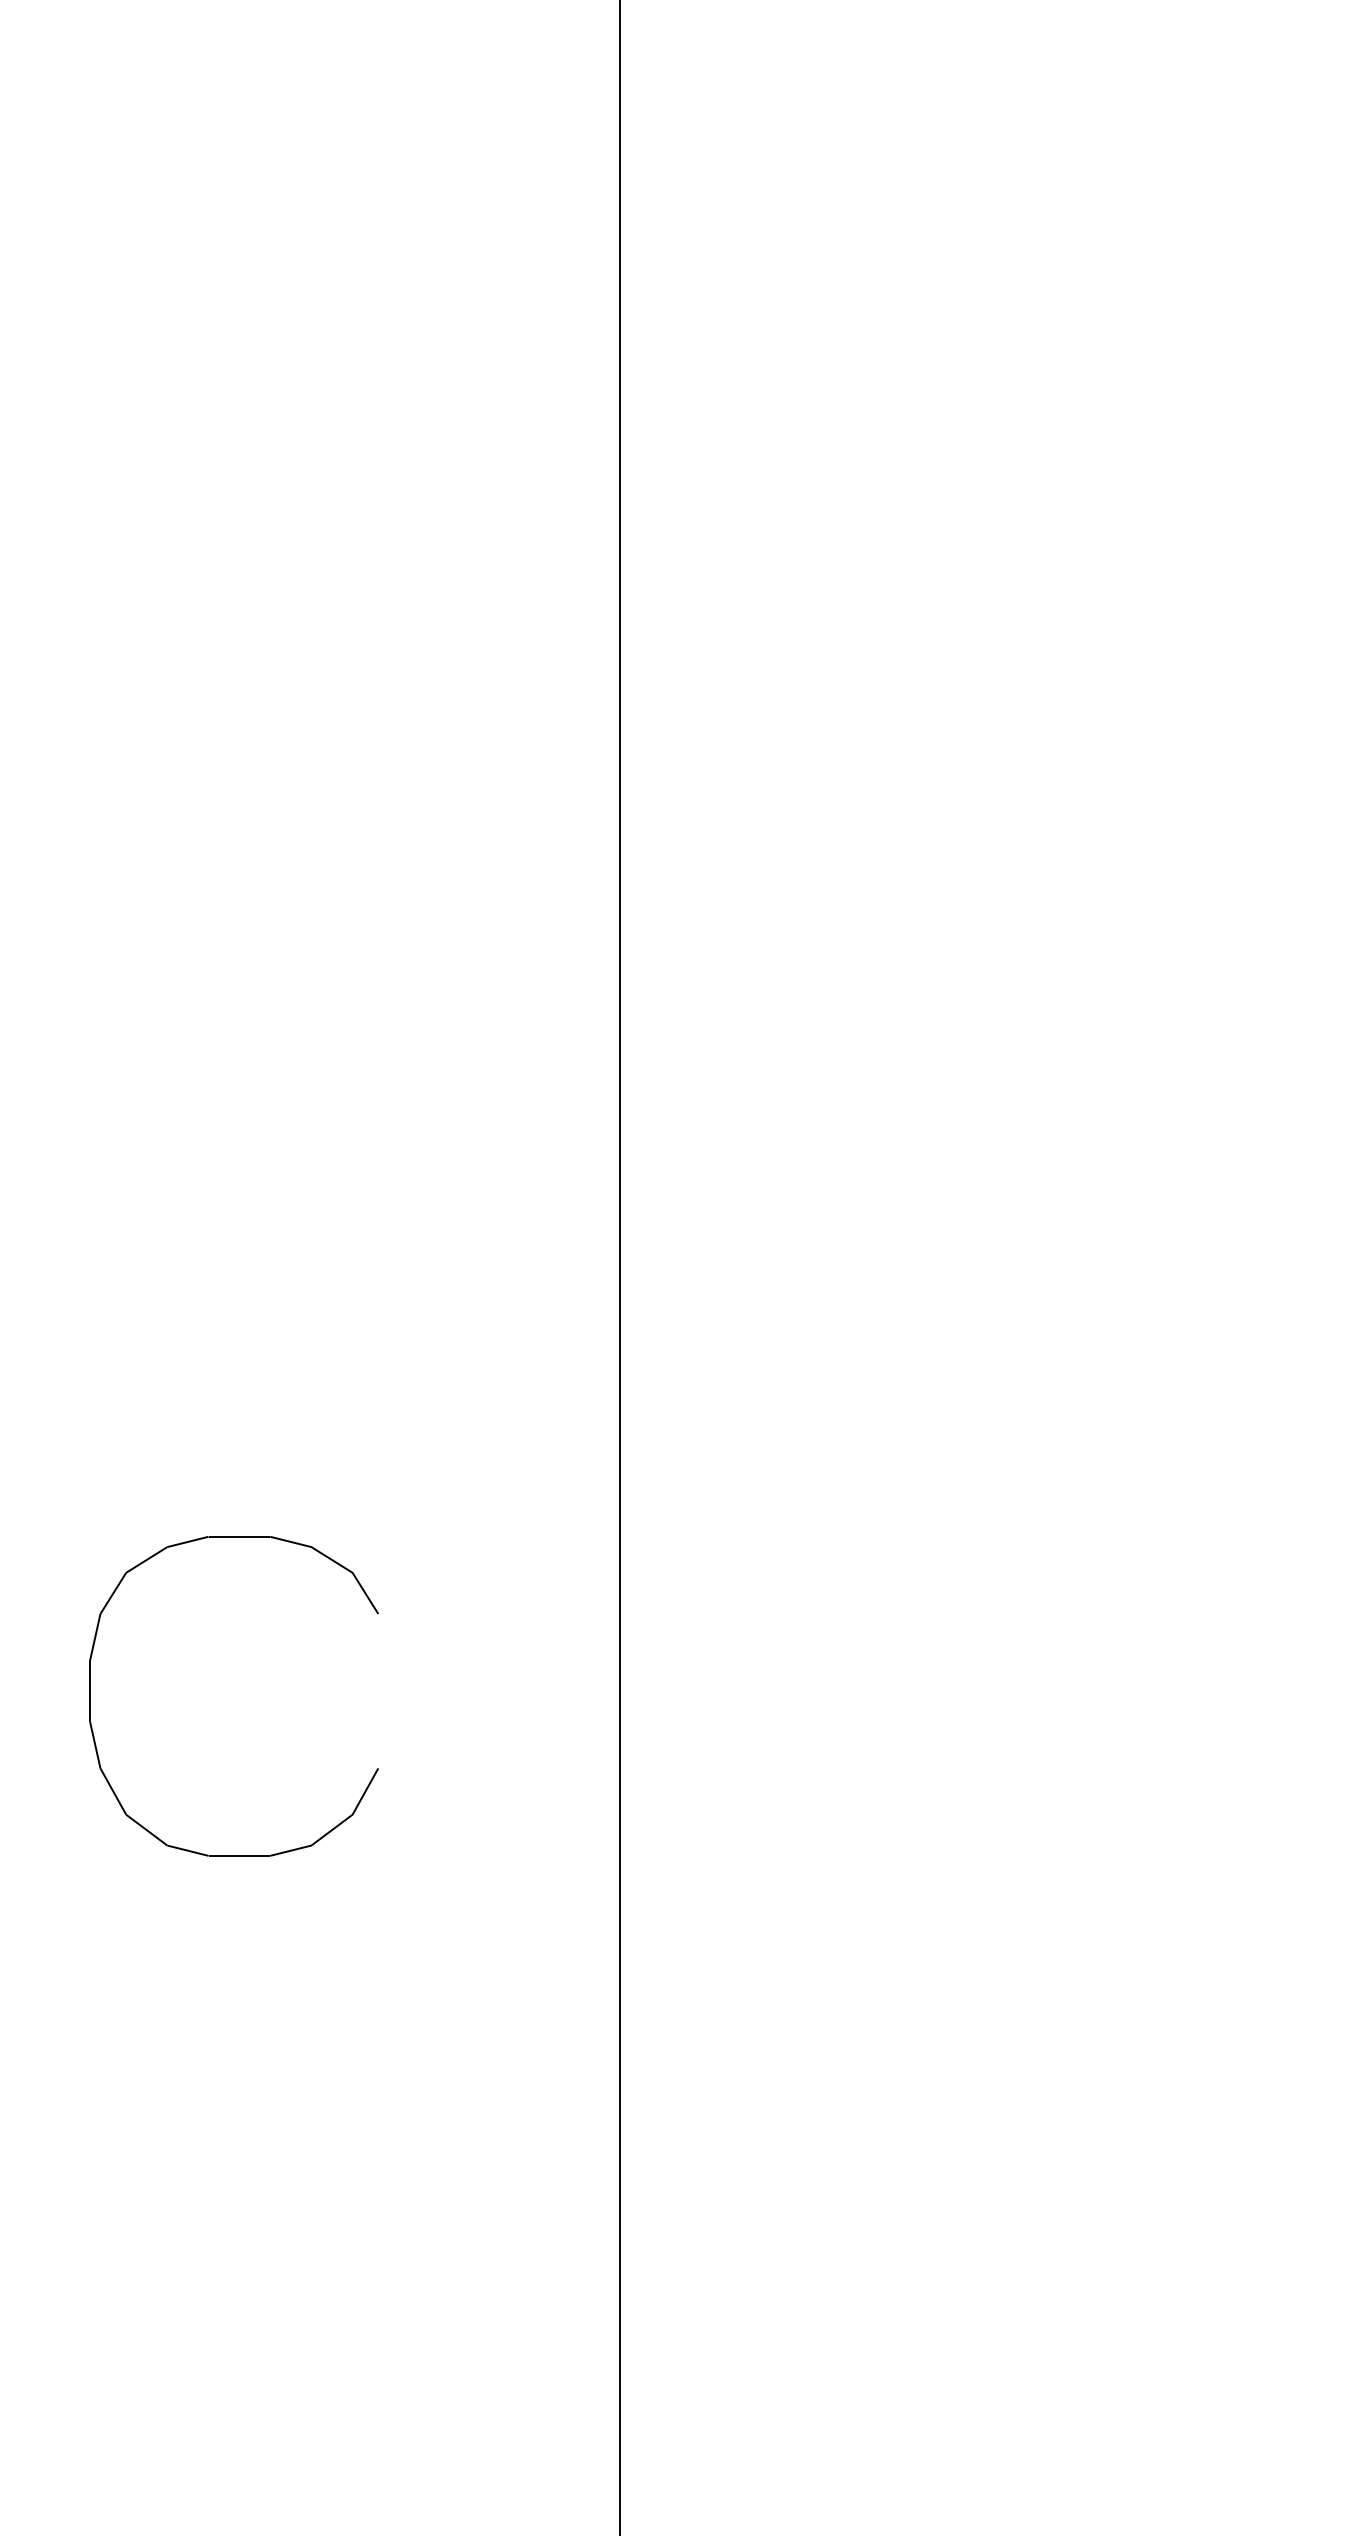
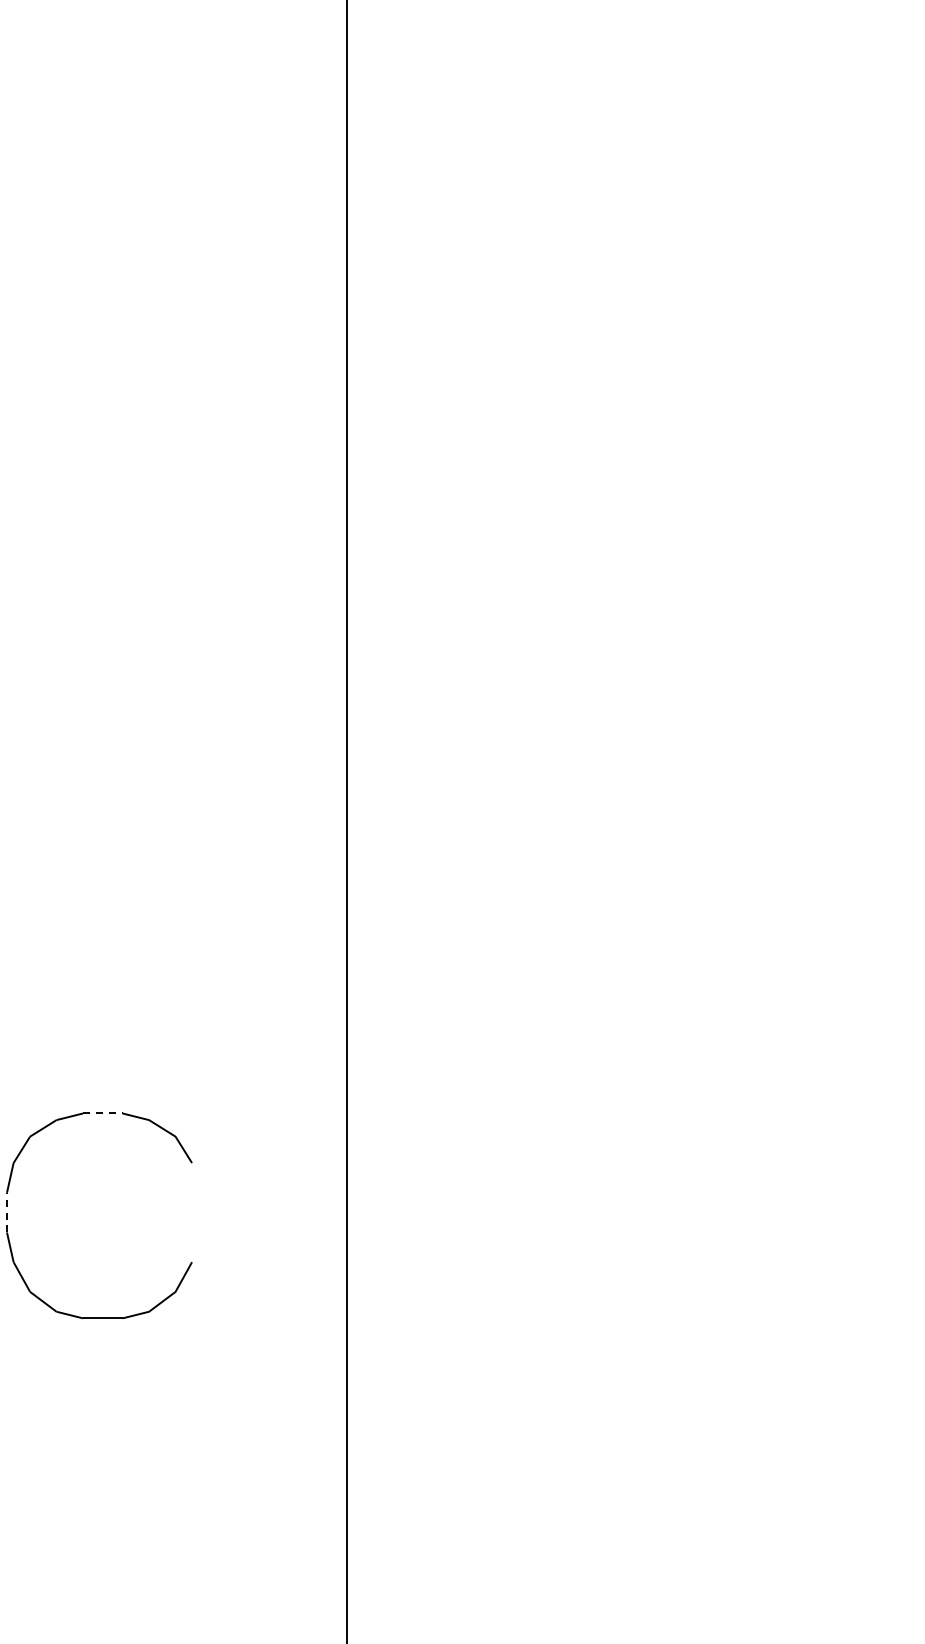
line: (238, 1536) -> (102, 1113), solid -> dashed
line: (90, 1690) -> (7, 1212), solid -> dashed

